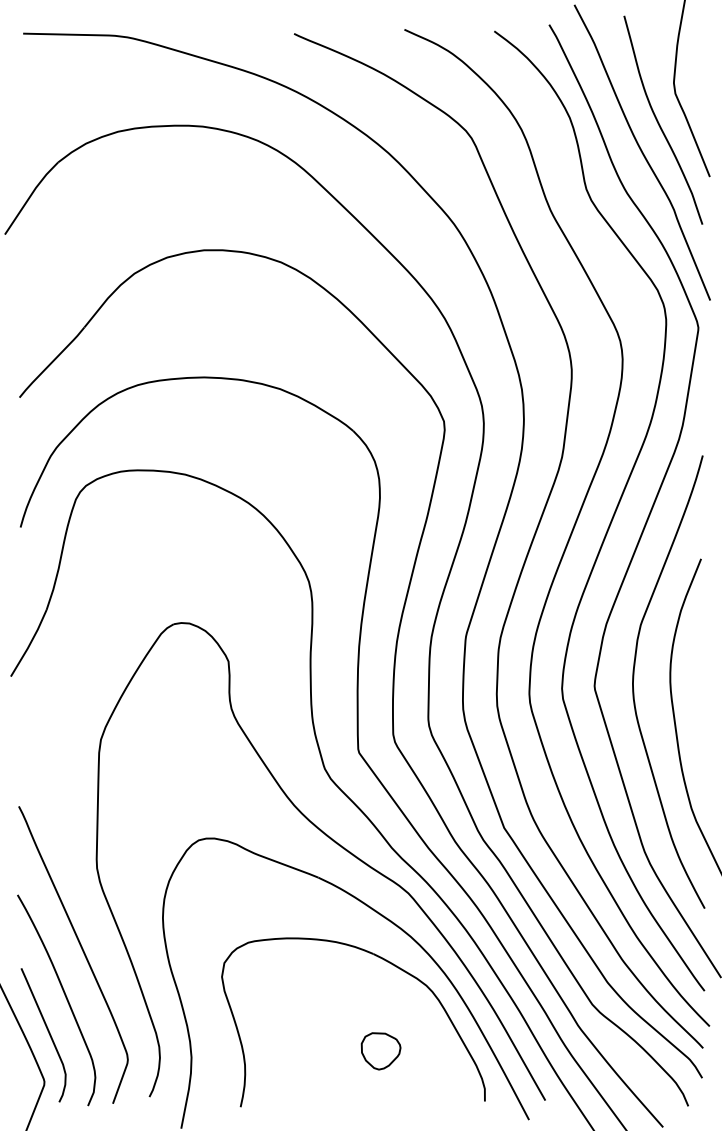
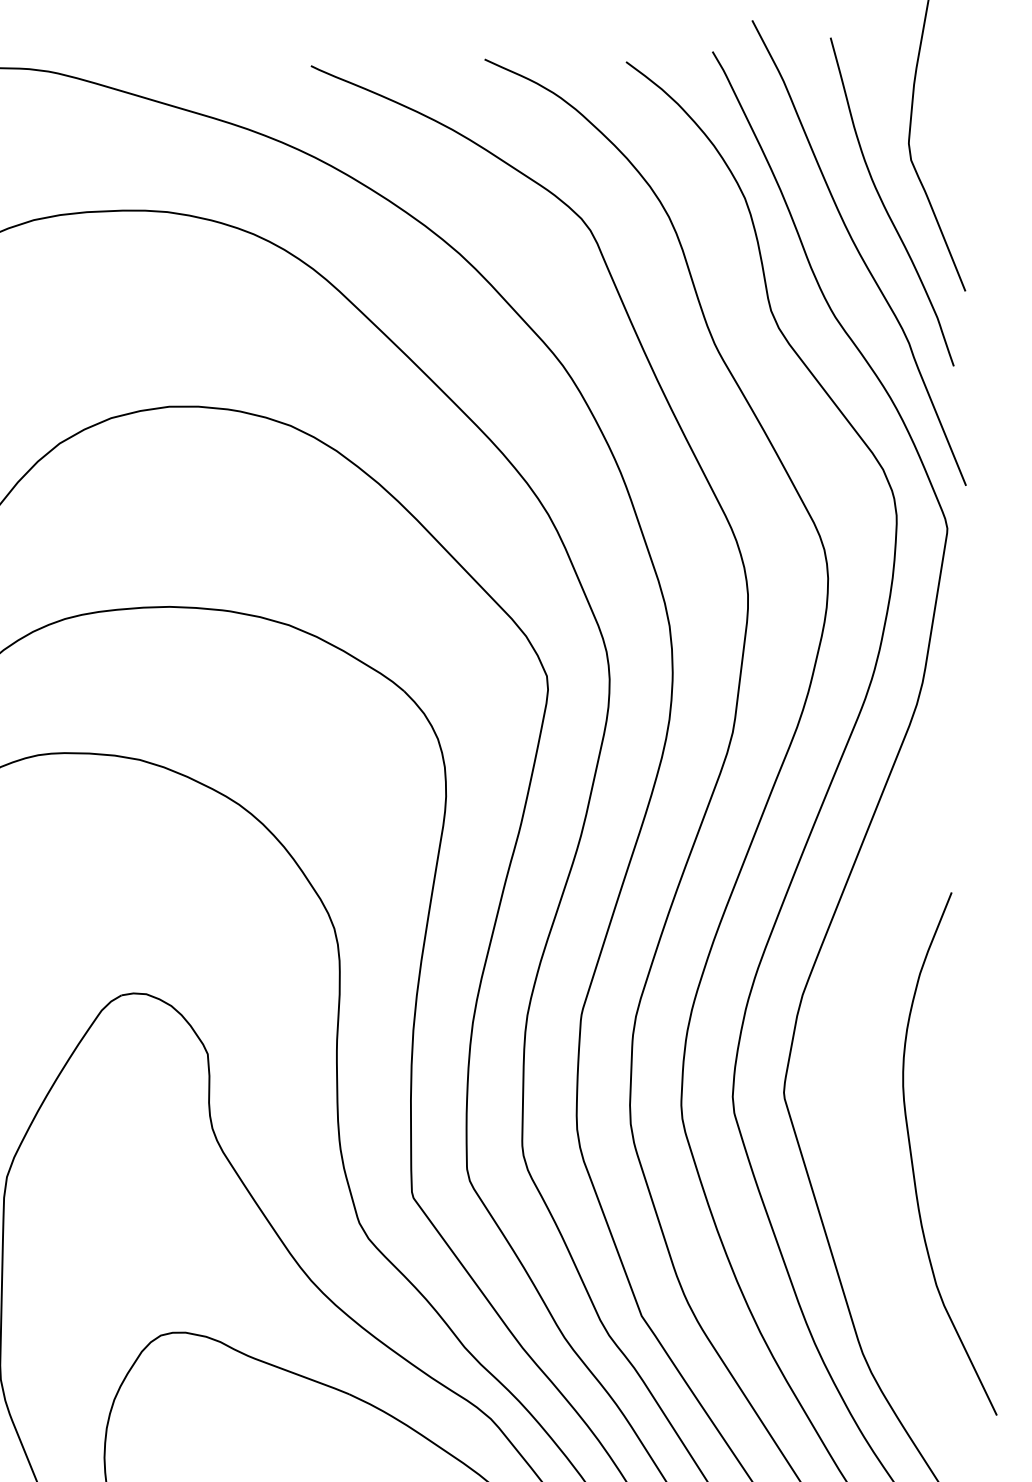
curve: (634, 678) -> (846, 1080), removed

